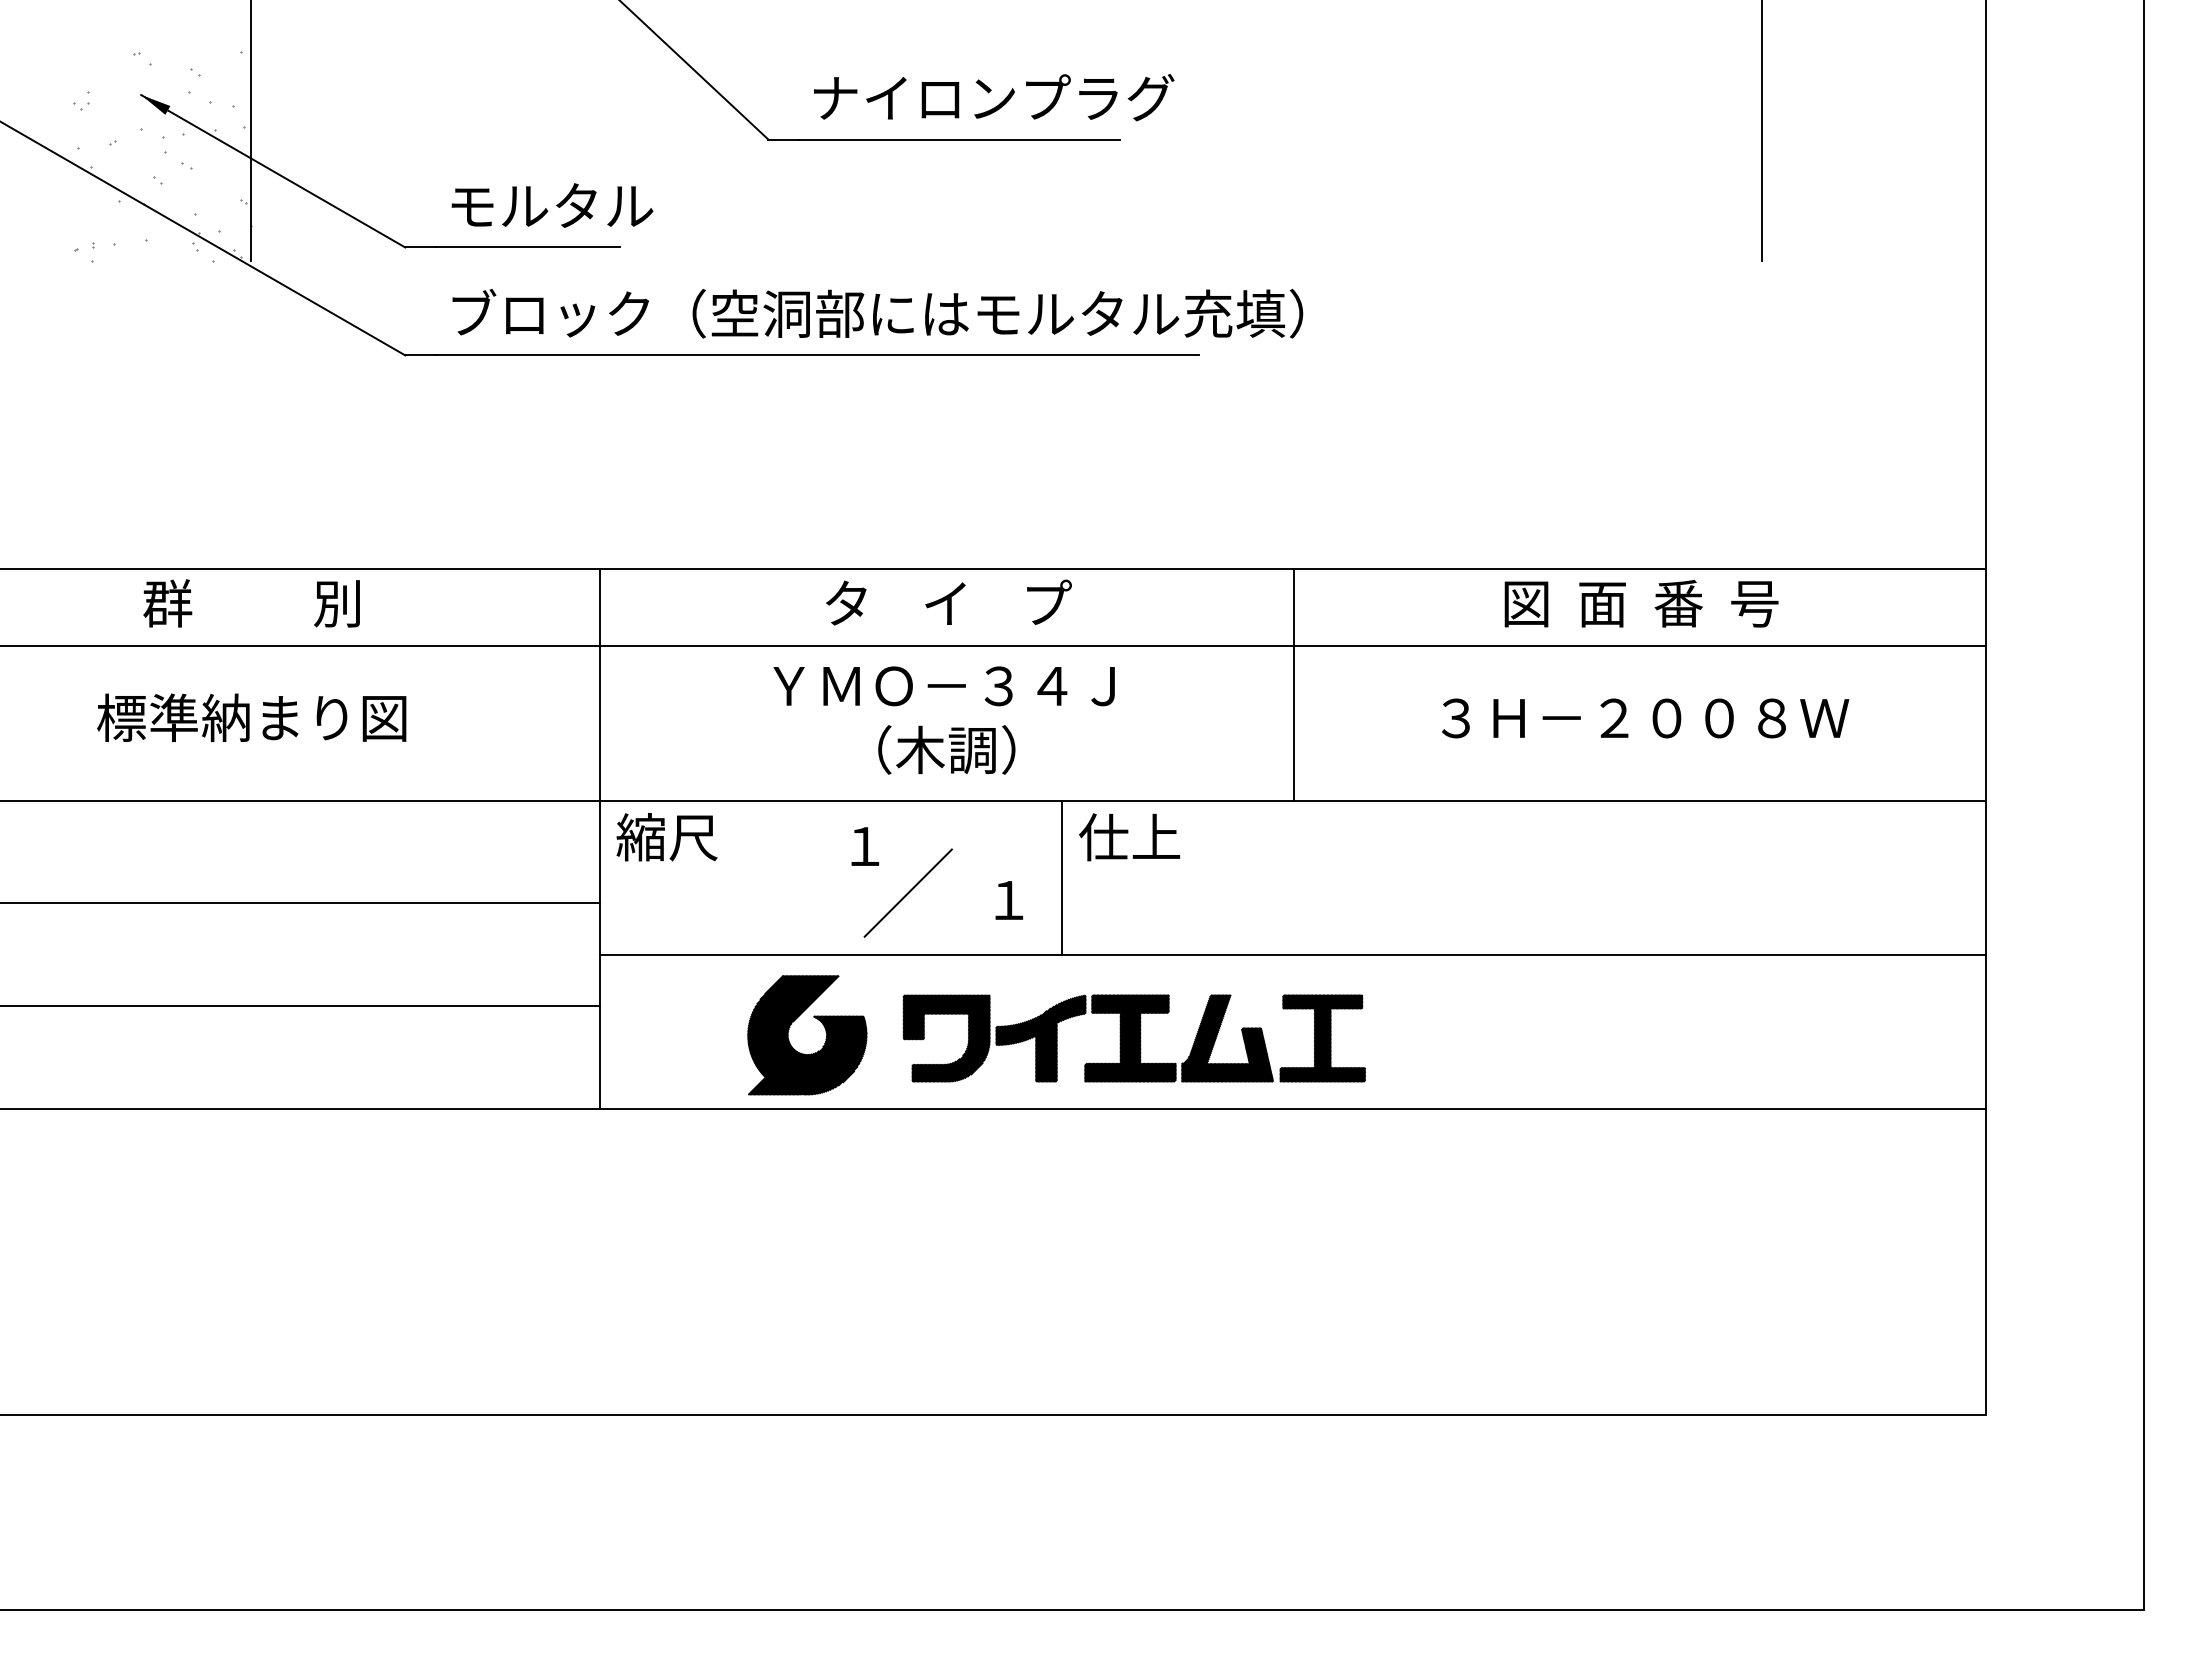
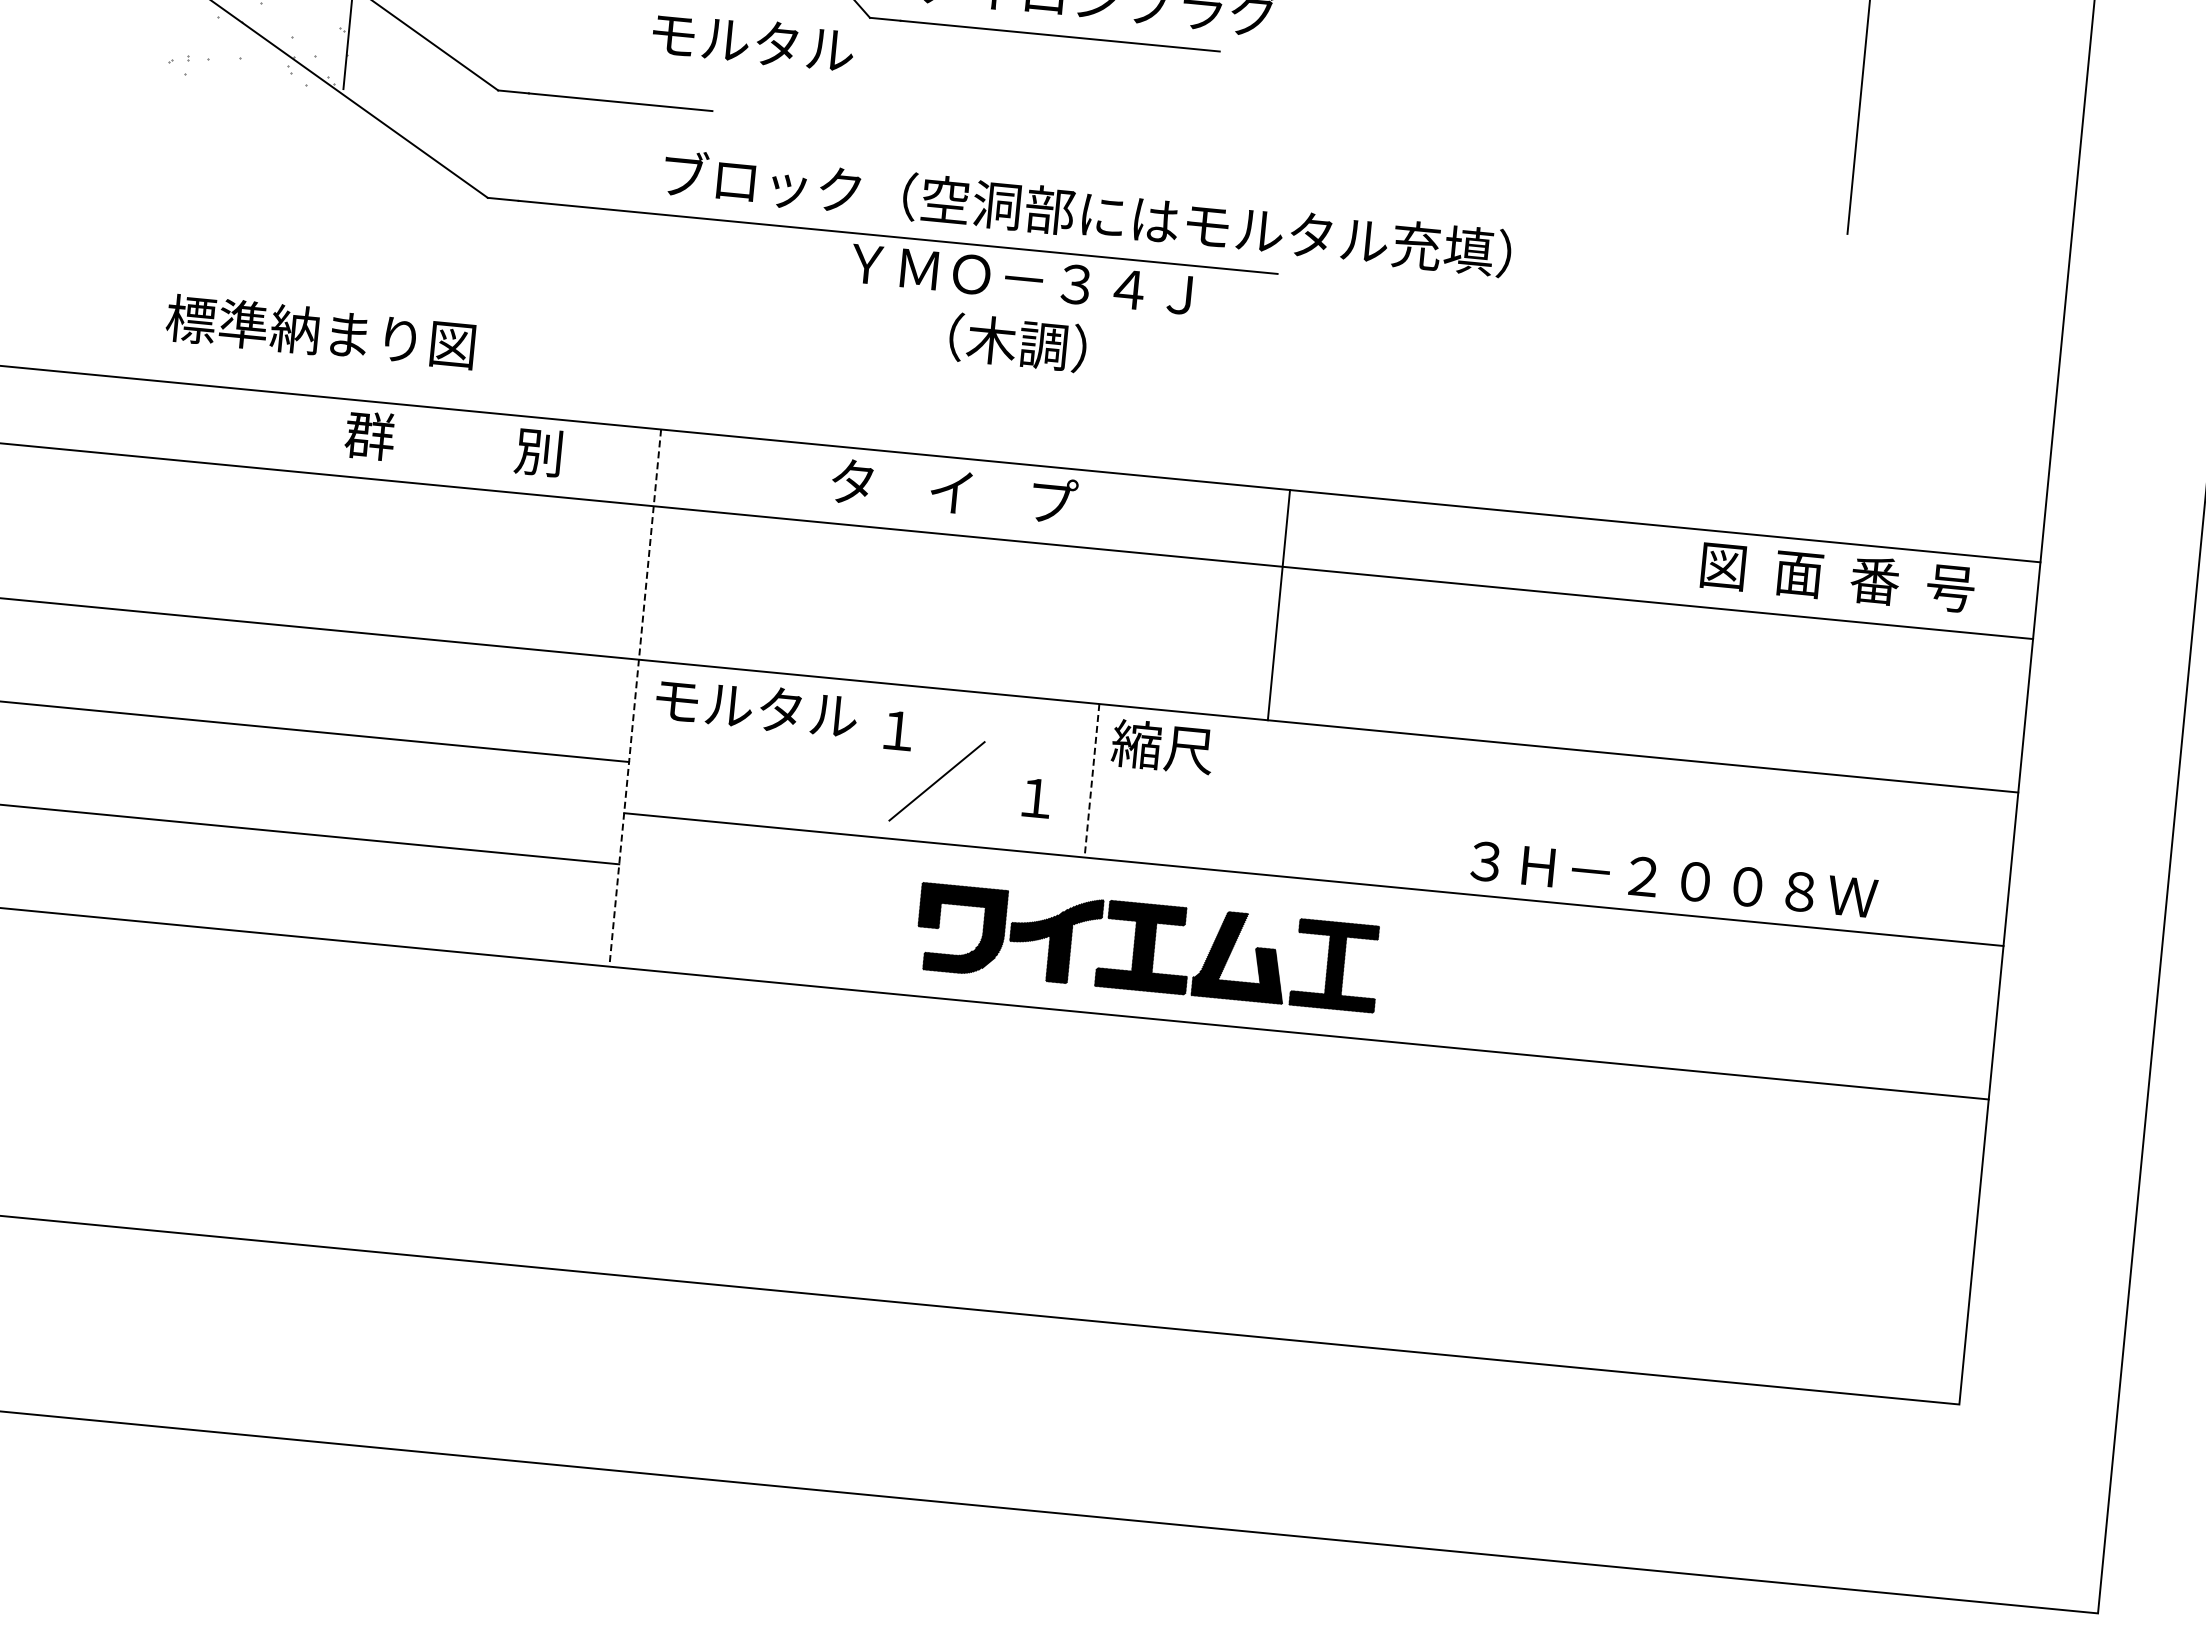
text: (552, 205) -> (753, 41), moved
text: (877, 313) -> (1087, 213), moved
text: (948, 602) -> (954, 491), moved
text: (251, 603) -> (453, 443), moved
text: (1641, 603) -> (1837, 577), moved
line: (1293, 684) -> (1278, 604), moved
text: (251, 717) -> (320, 331), moved
text: (1645, 718) -> (1674, 879), moved
text: (943, 720) -> (1017, 313), moved
text: (719, 837) -> (754, 707), 縮尺 -> モルタル
text: (1129, 837) -> (1162, 747), 仕上 -> 縮尺
line: (599, 839) -> (634, 698), solid -> dashed
line: (1062, 878) -> (1091, 781), solid -> dashed
part: (825, 1032) -> (841, 912), removed

